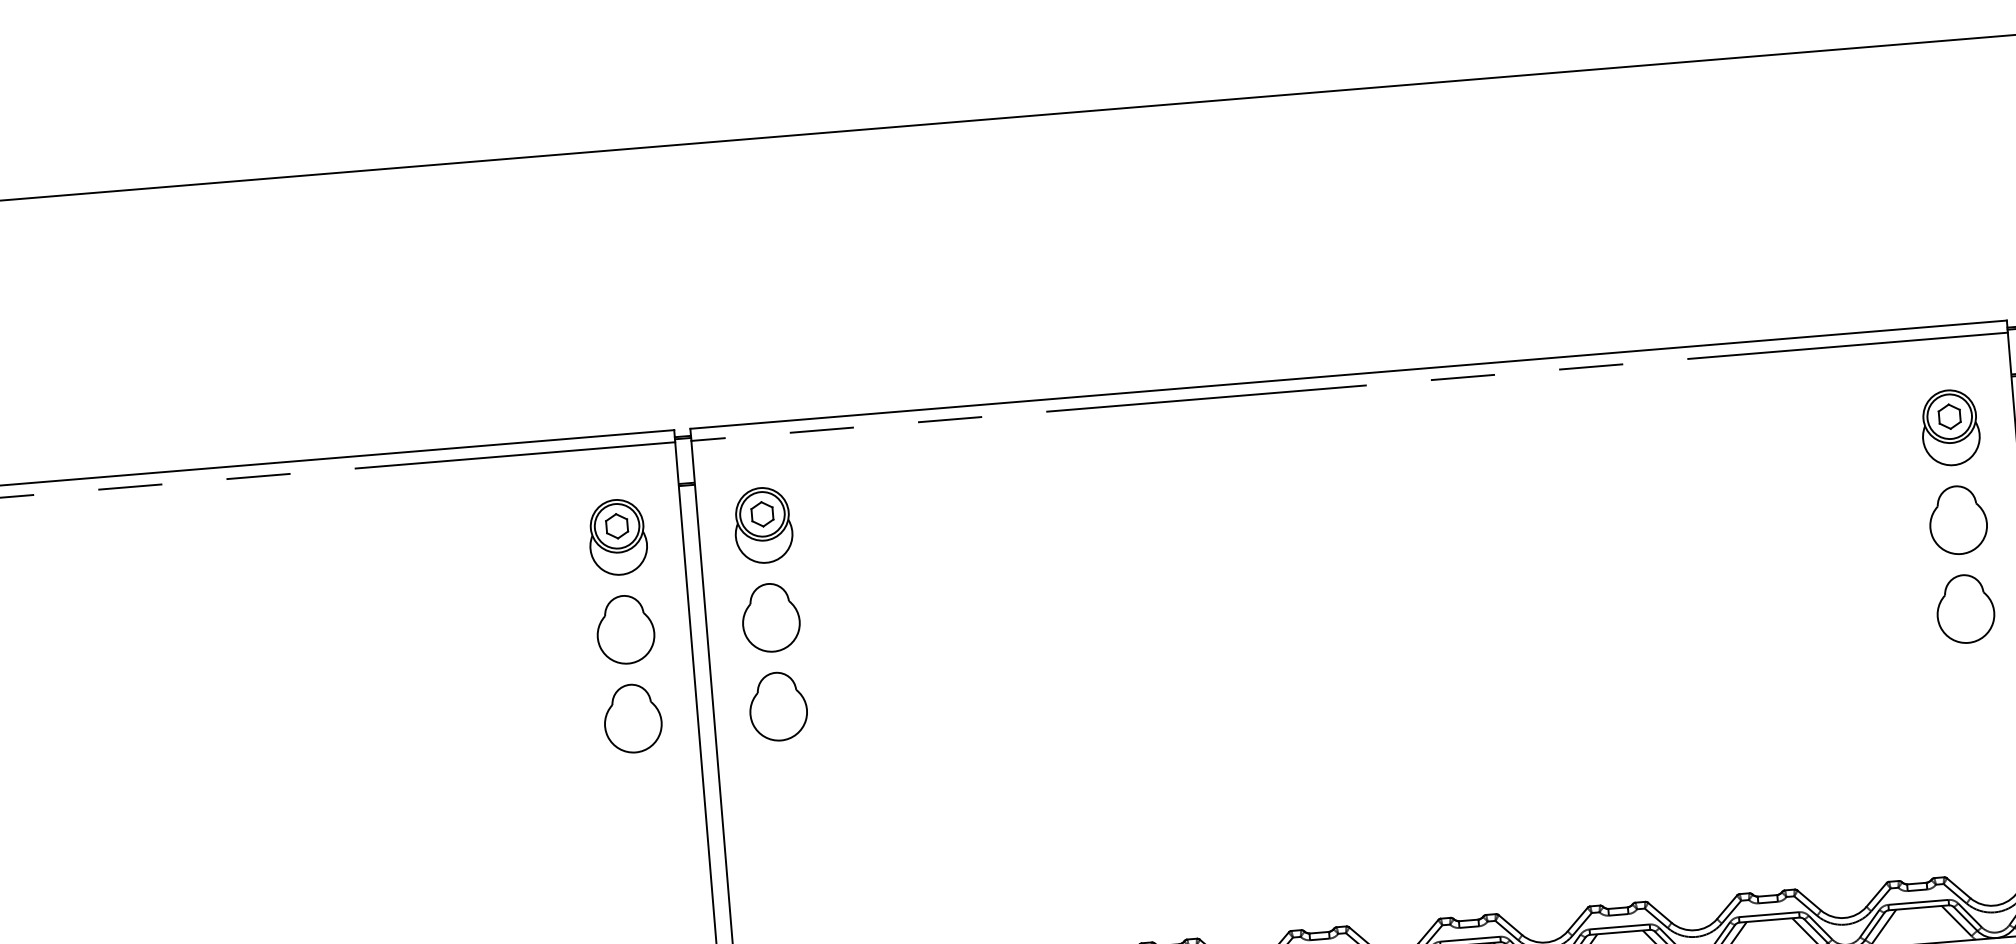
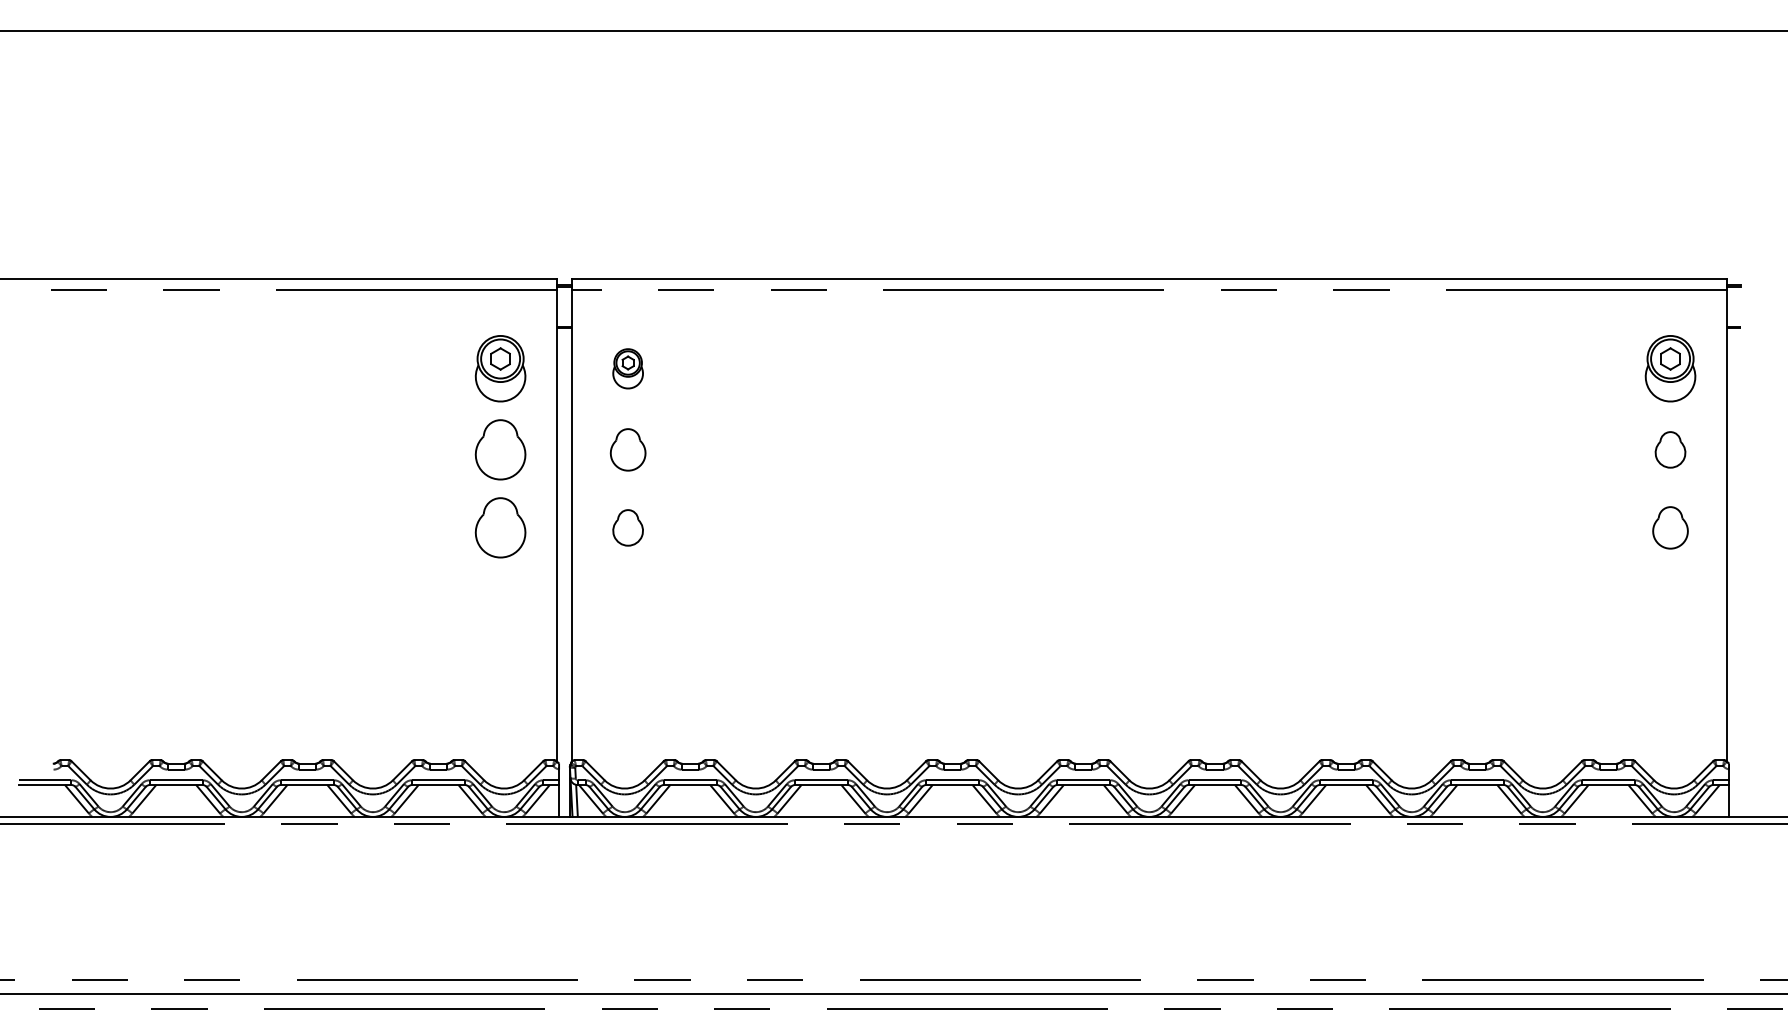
part: (1958, 519) -> (1670, 449), size x0.6
part: (762, 525) -> (627, 368), size x0.6
part: (1965, 608) -> (1670, 527), size x0.7
part: (770, 617) -> (627, 449), size x0.7
part: (777, 706) -> (627, 527), size x0.6

